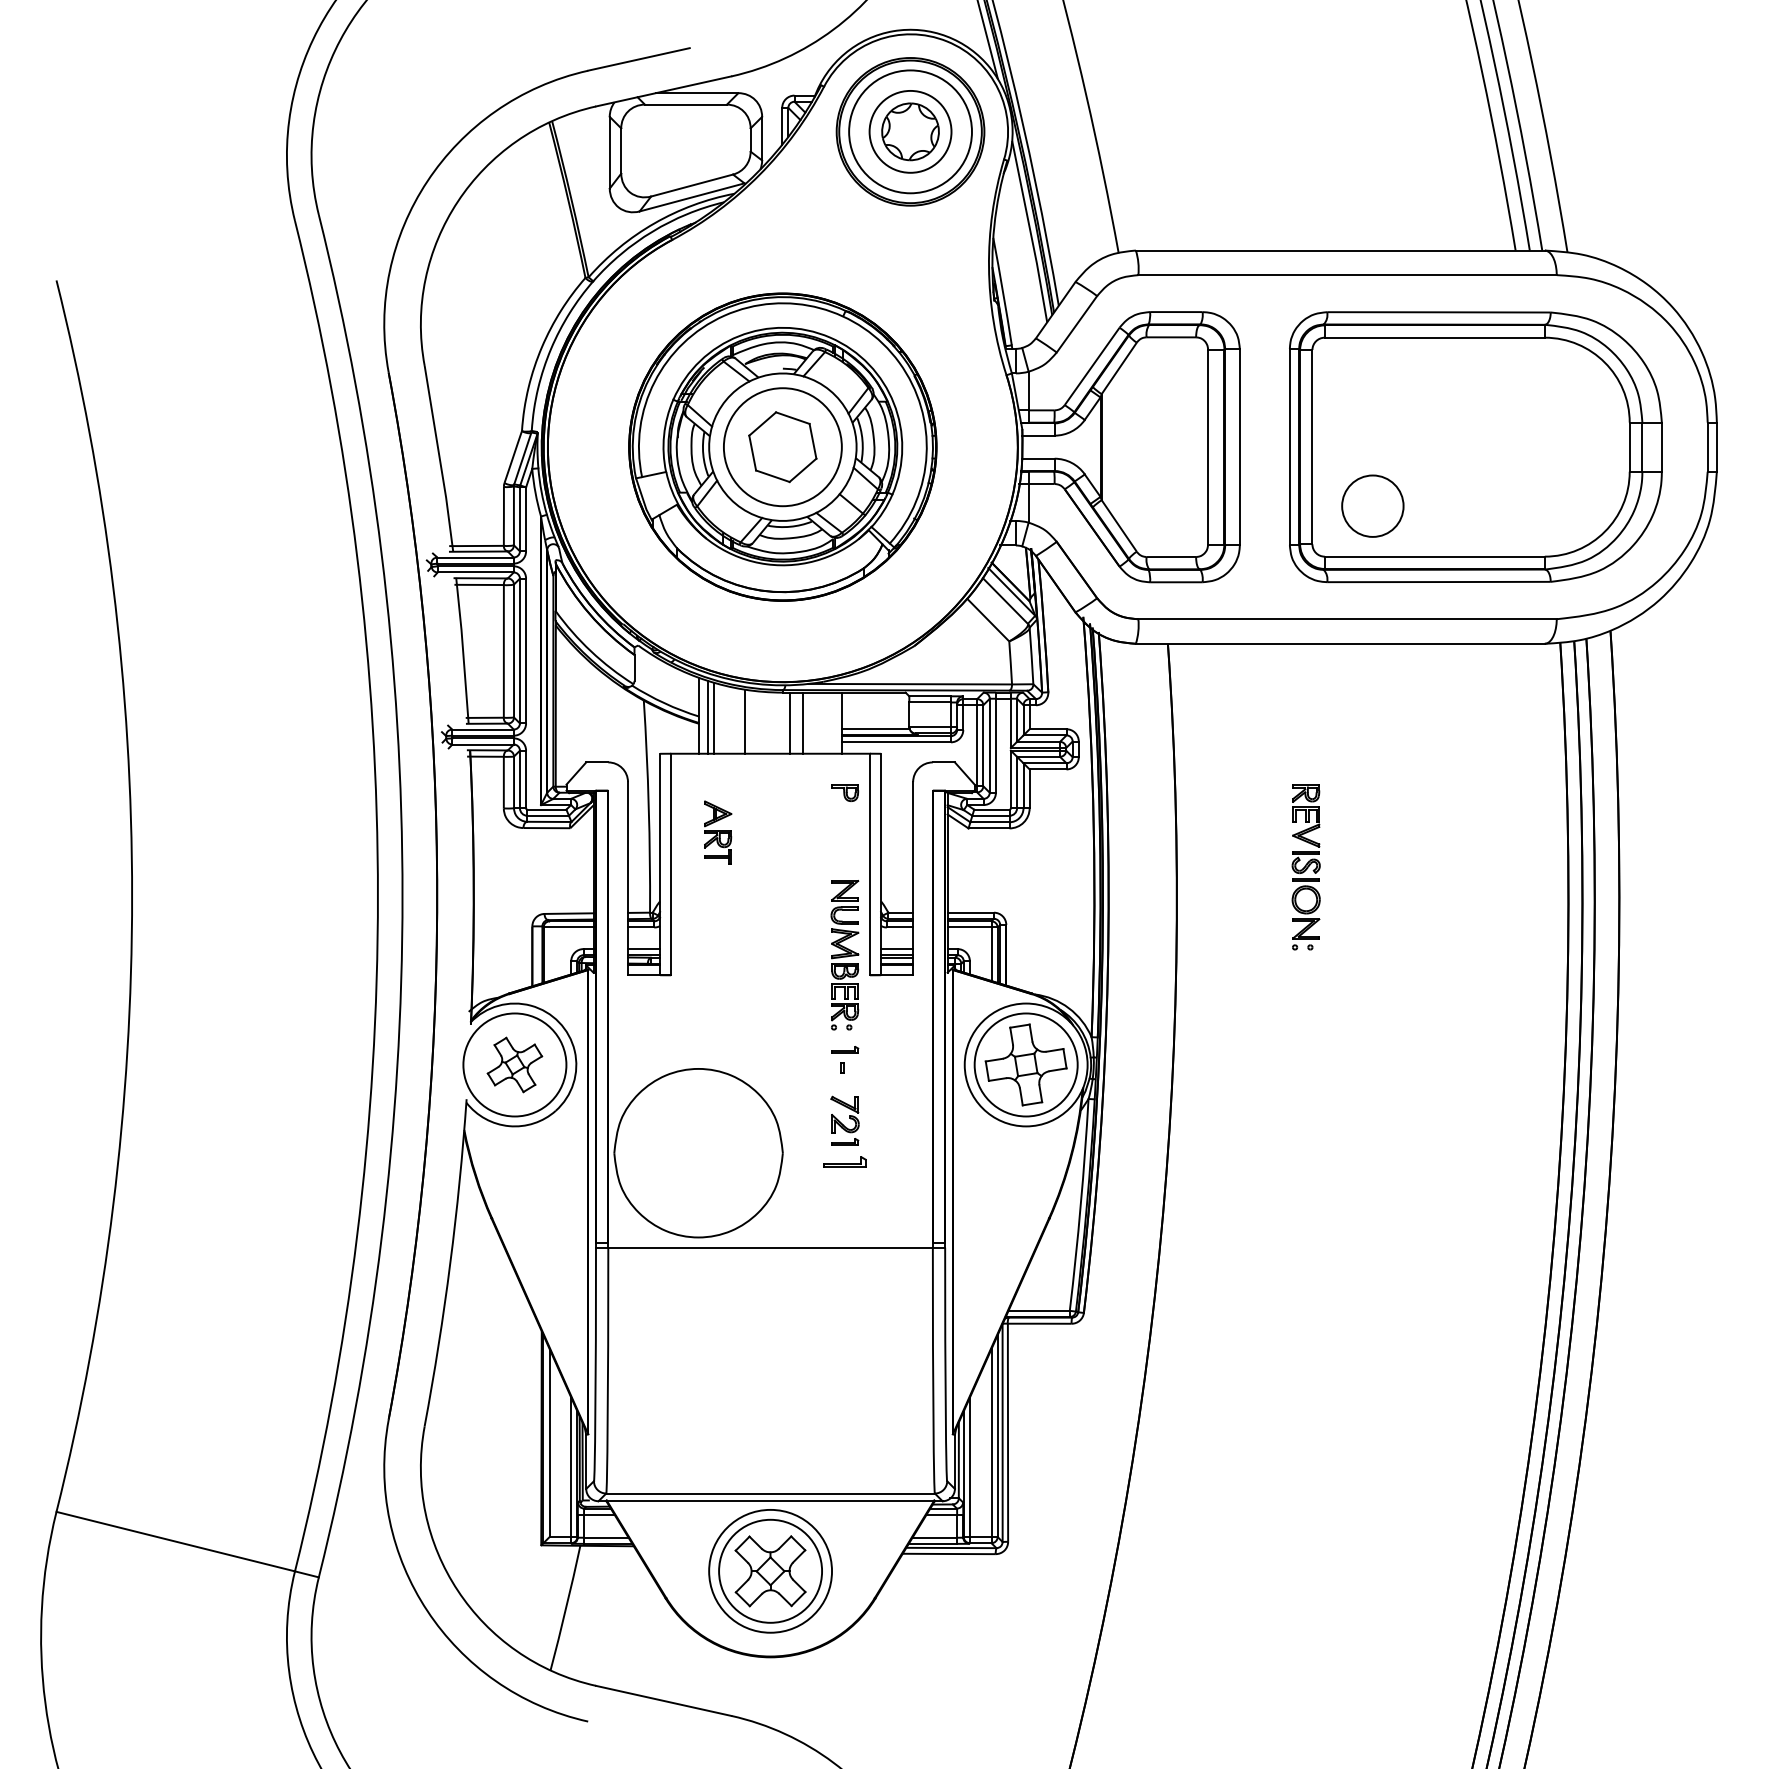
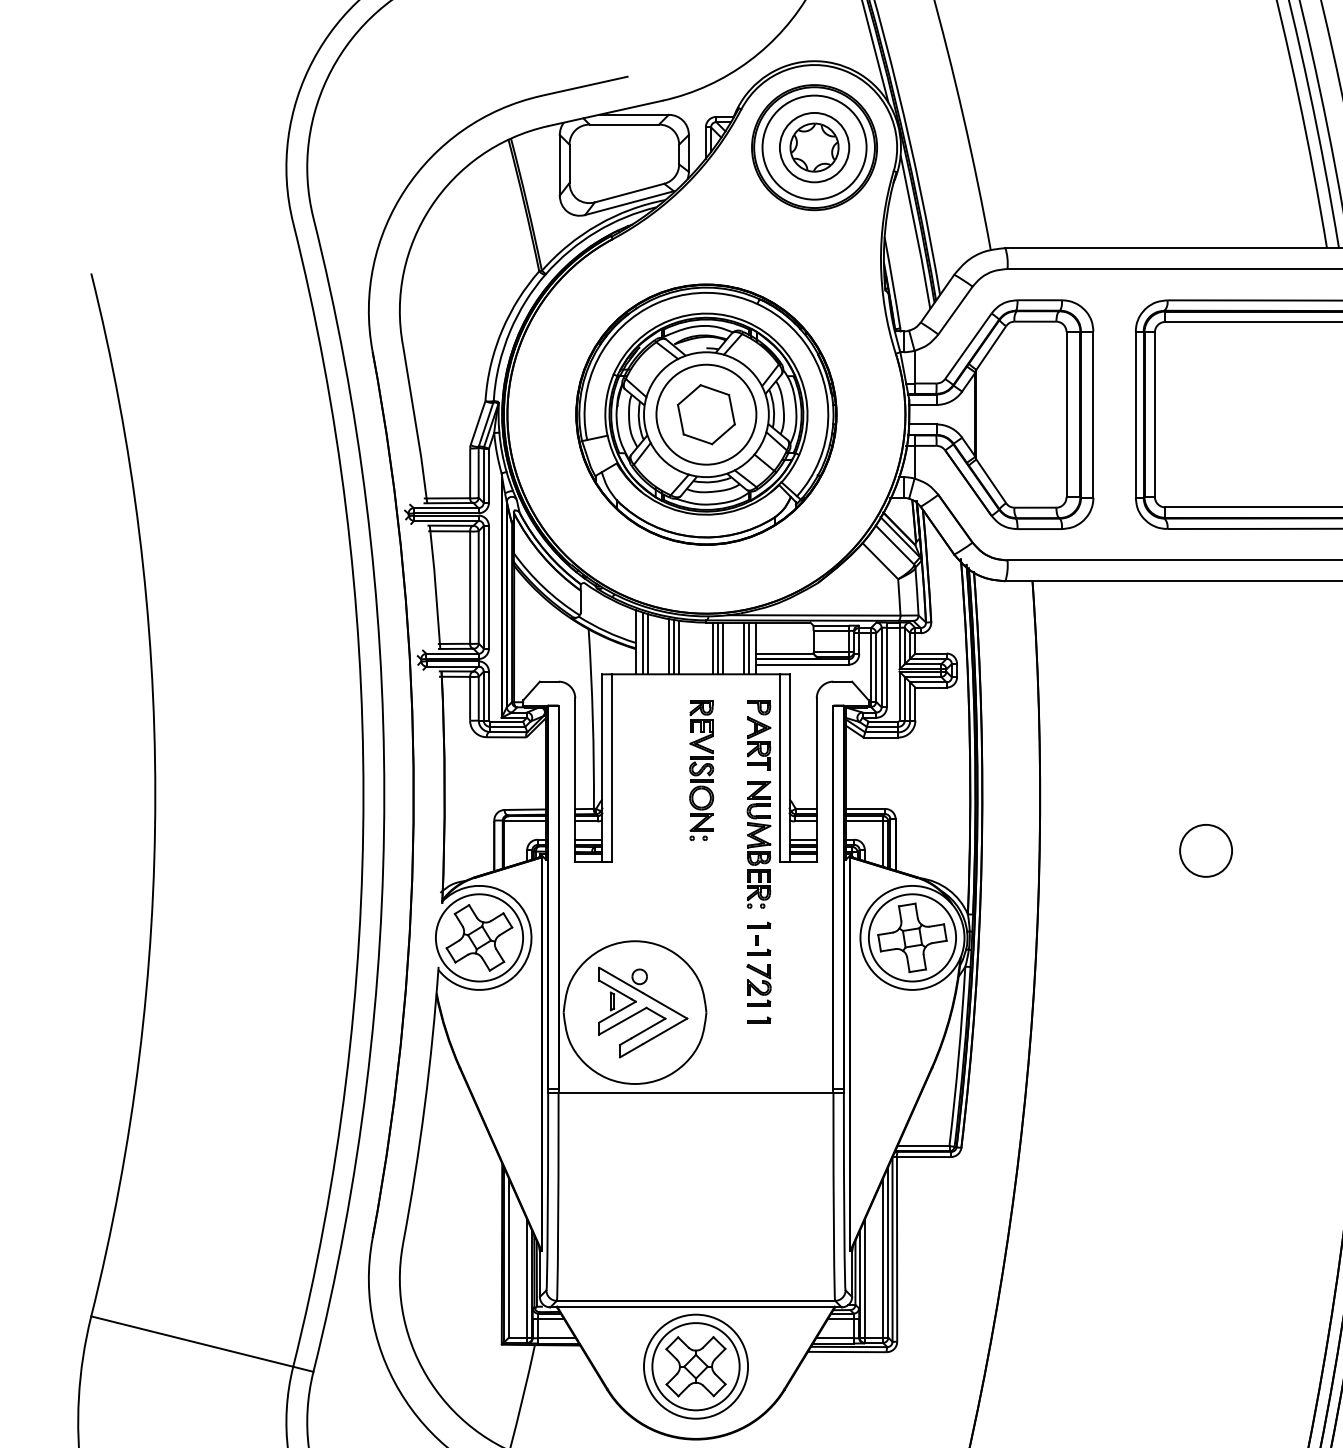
circle: (1372, 505) -> (1205, 850), moved
line: (738, 720) -> (668, 646), added
line: (750, 721) -> (679, 647), added
line: (796, 722) -> (717, 647), added
line: (826, 722) -> (743, 647), added
line: (832, 722) -> (748, 647), added
part: (718, 832) -> (759, 743), moved
part: (1305, 867) -> (701, 770), moved
part: (514, 1064) -> (479, 937), size x1.43
part: (845, 1081) -> (759, 951), added
part: (708, 1153) -> (643, 1012), added
part: (845, 1161) -> (759, 1019), size x0.62

